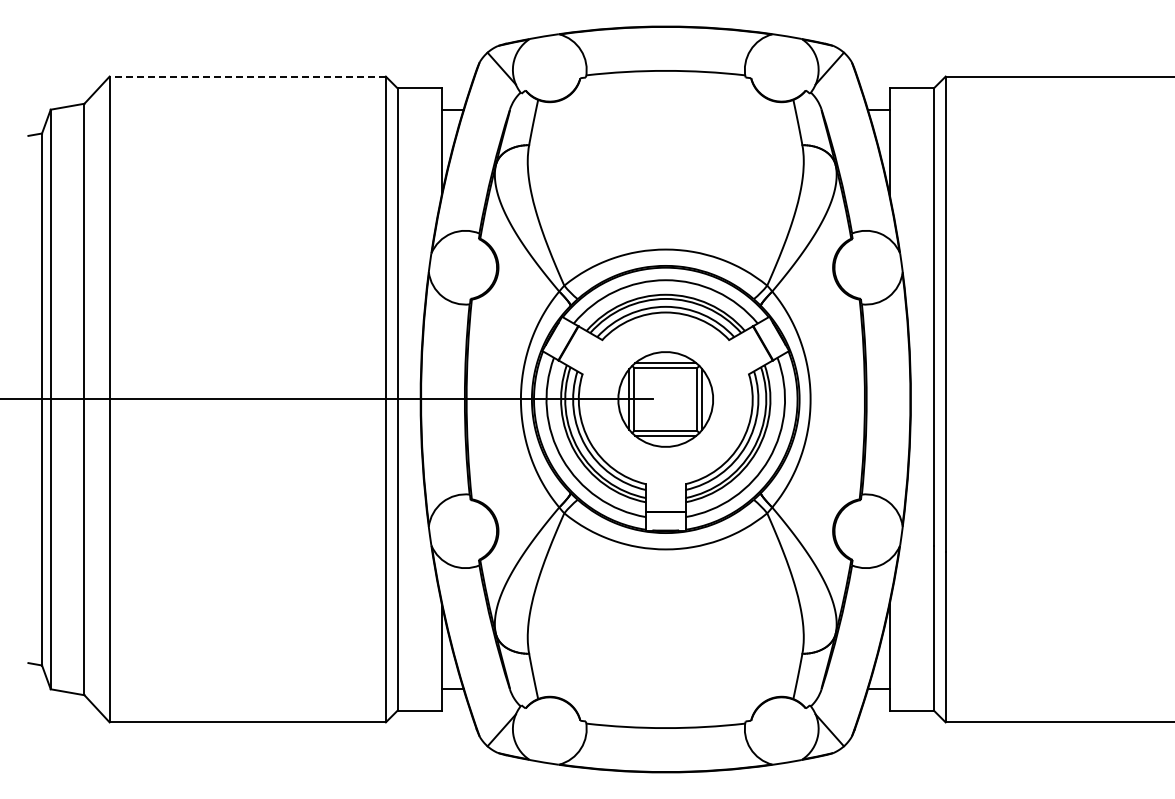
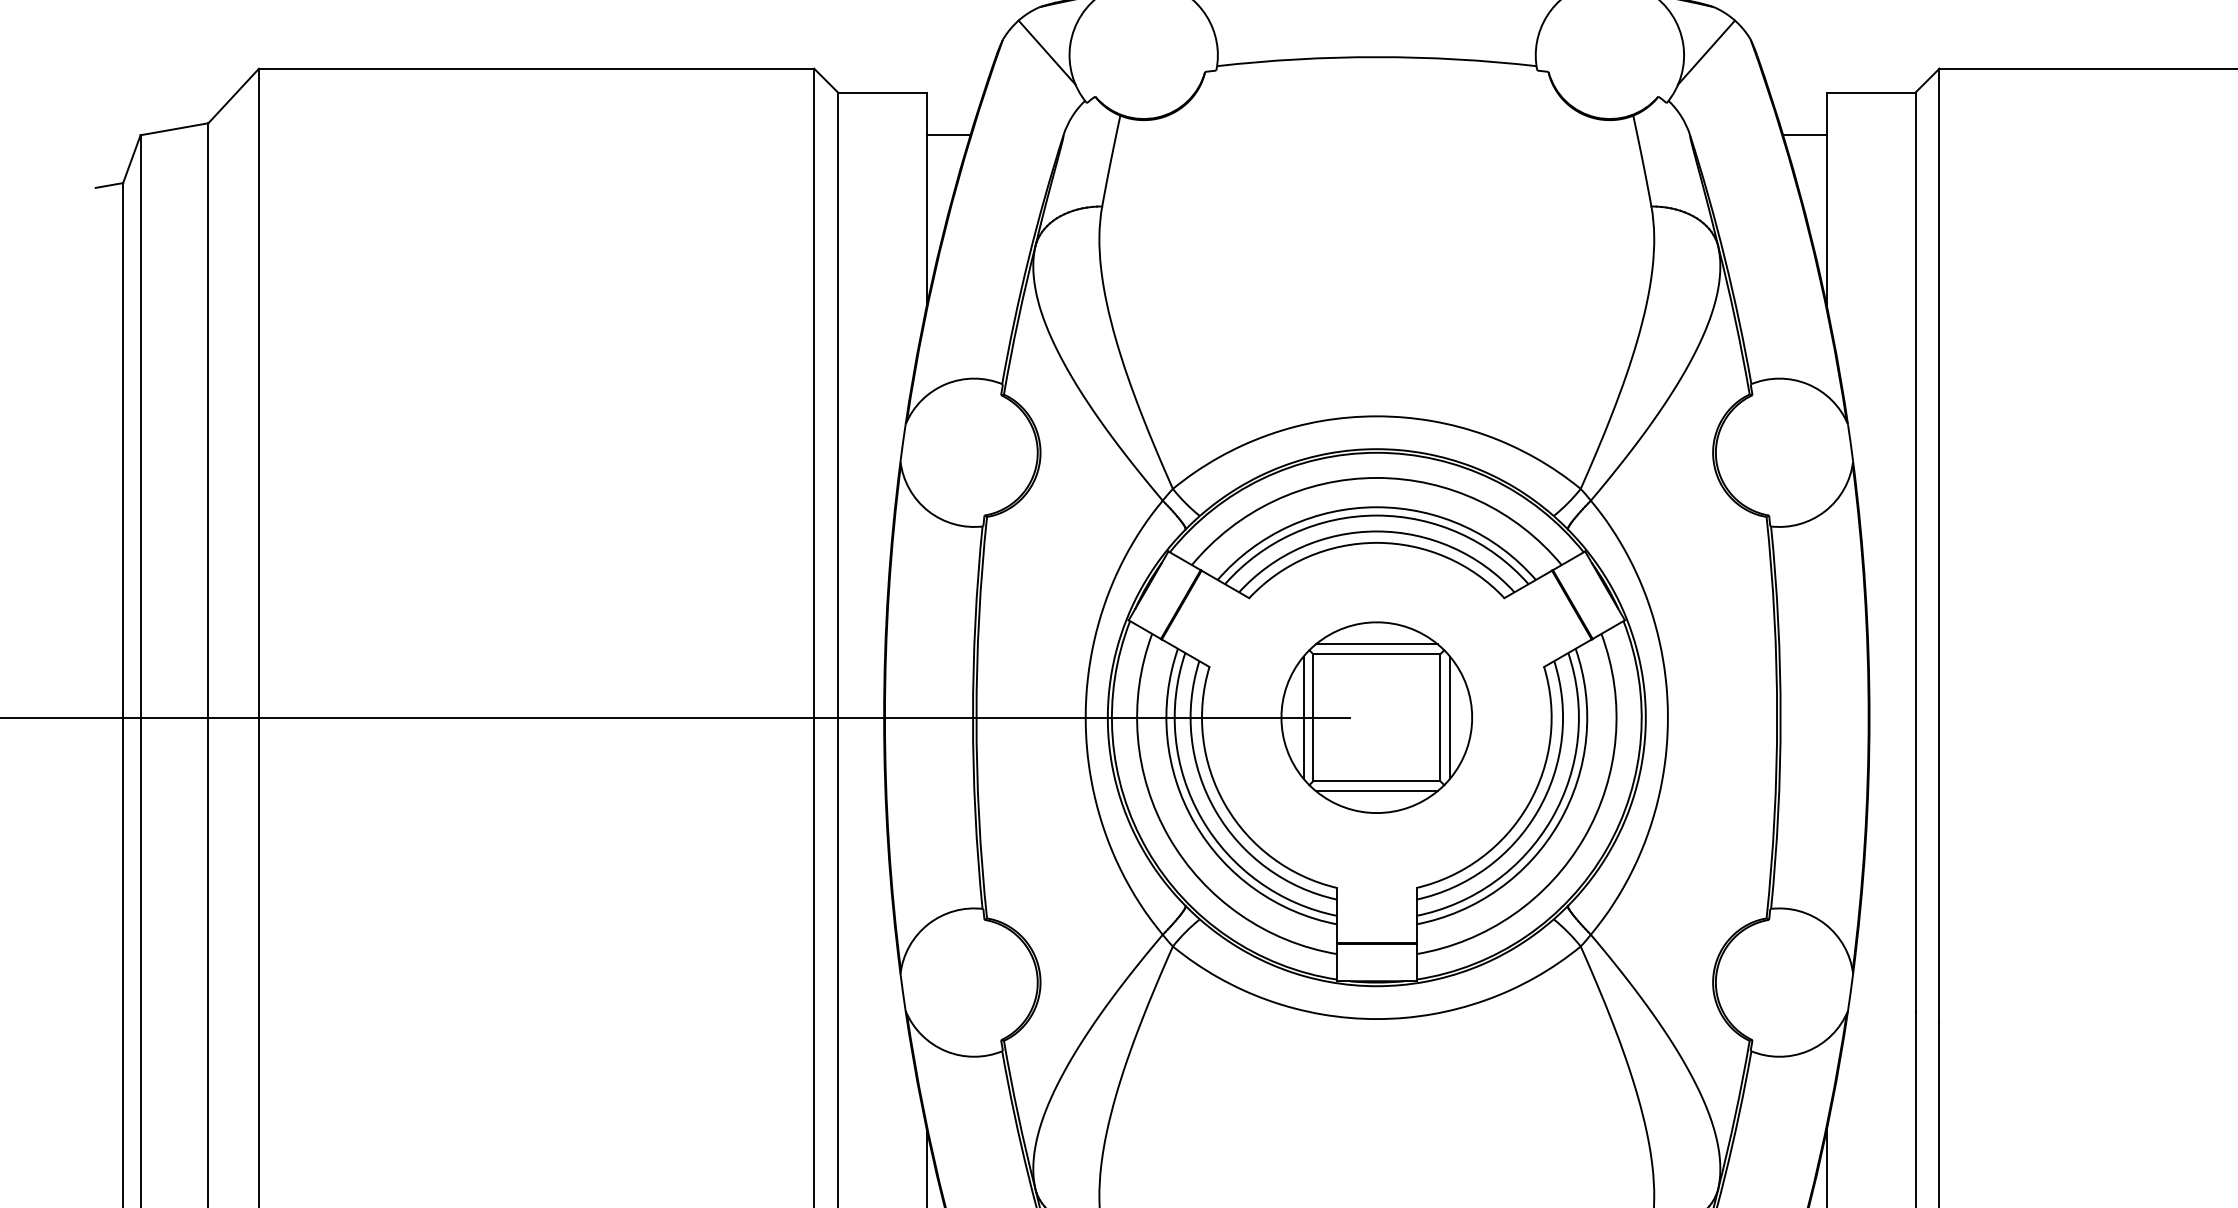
line: (247, 76) -> (536, 68), dashed -> solid

